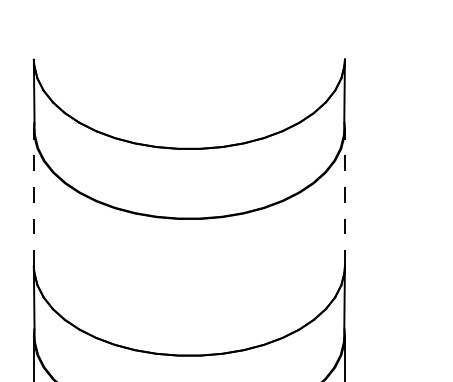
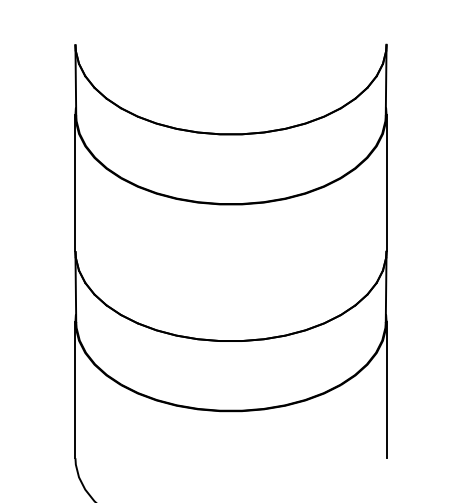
line: (33, 197) -> (75, 182), dashed -> solid
line: (344, 197) -> (386, 182), dashed -> solid

